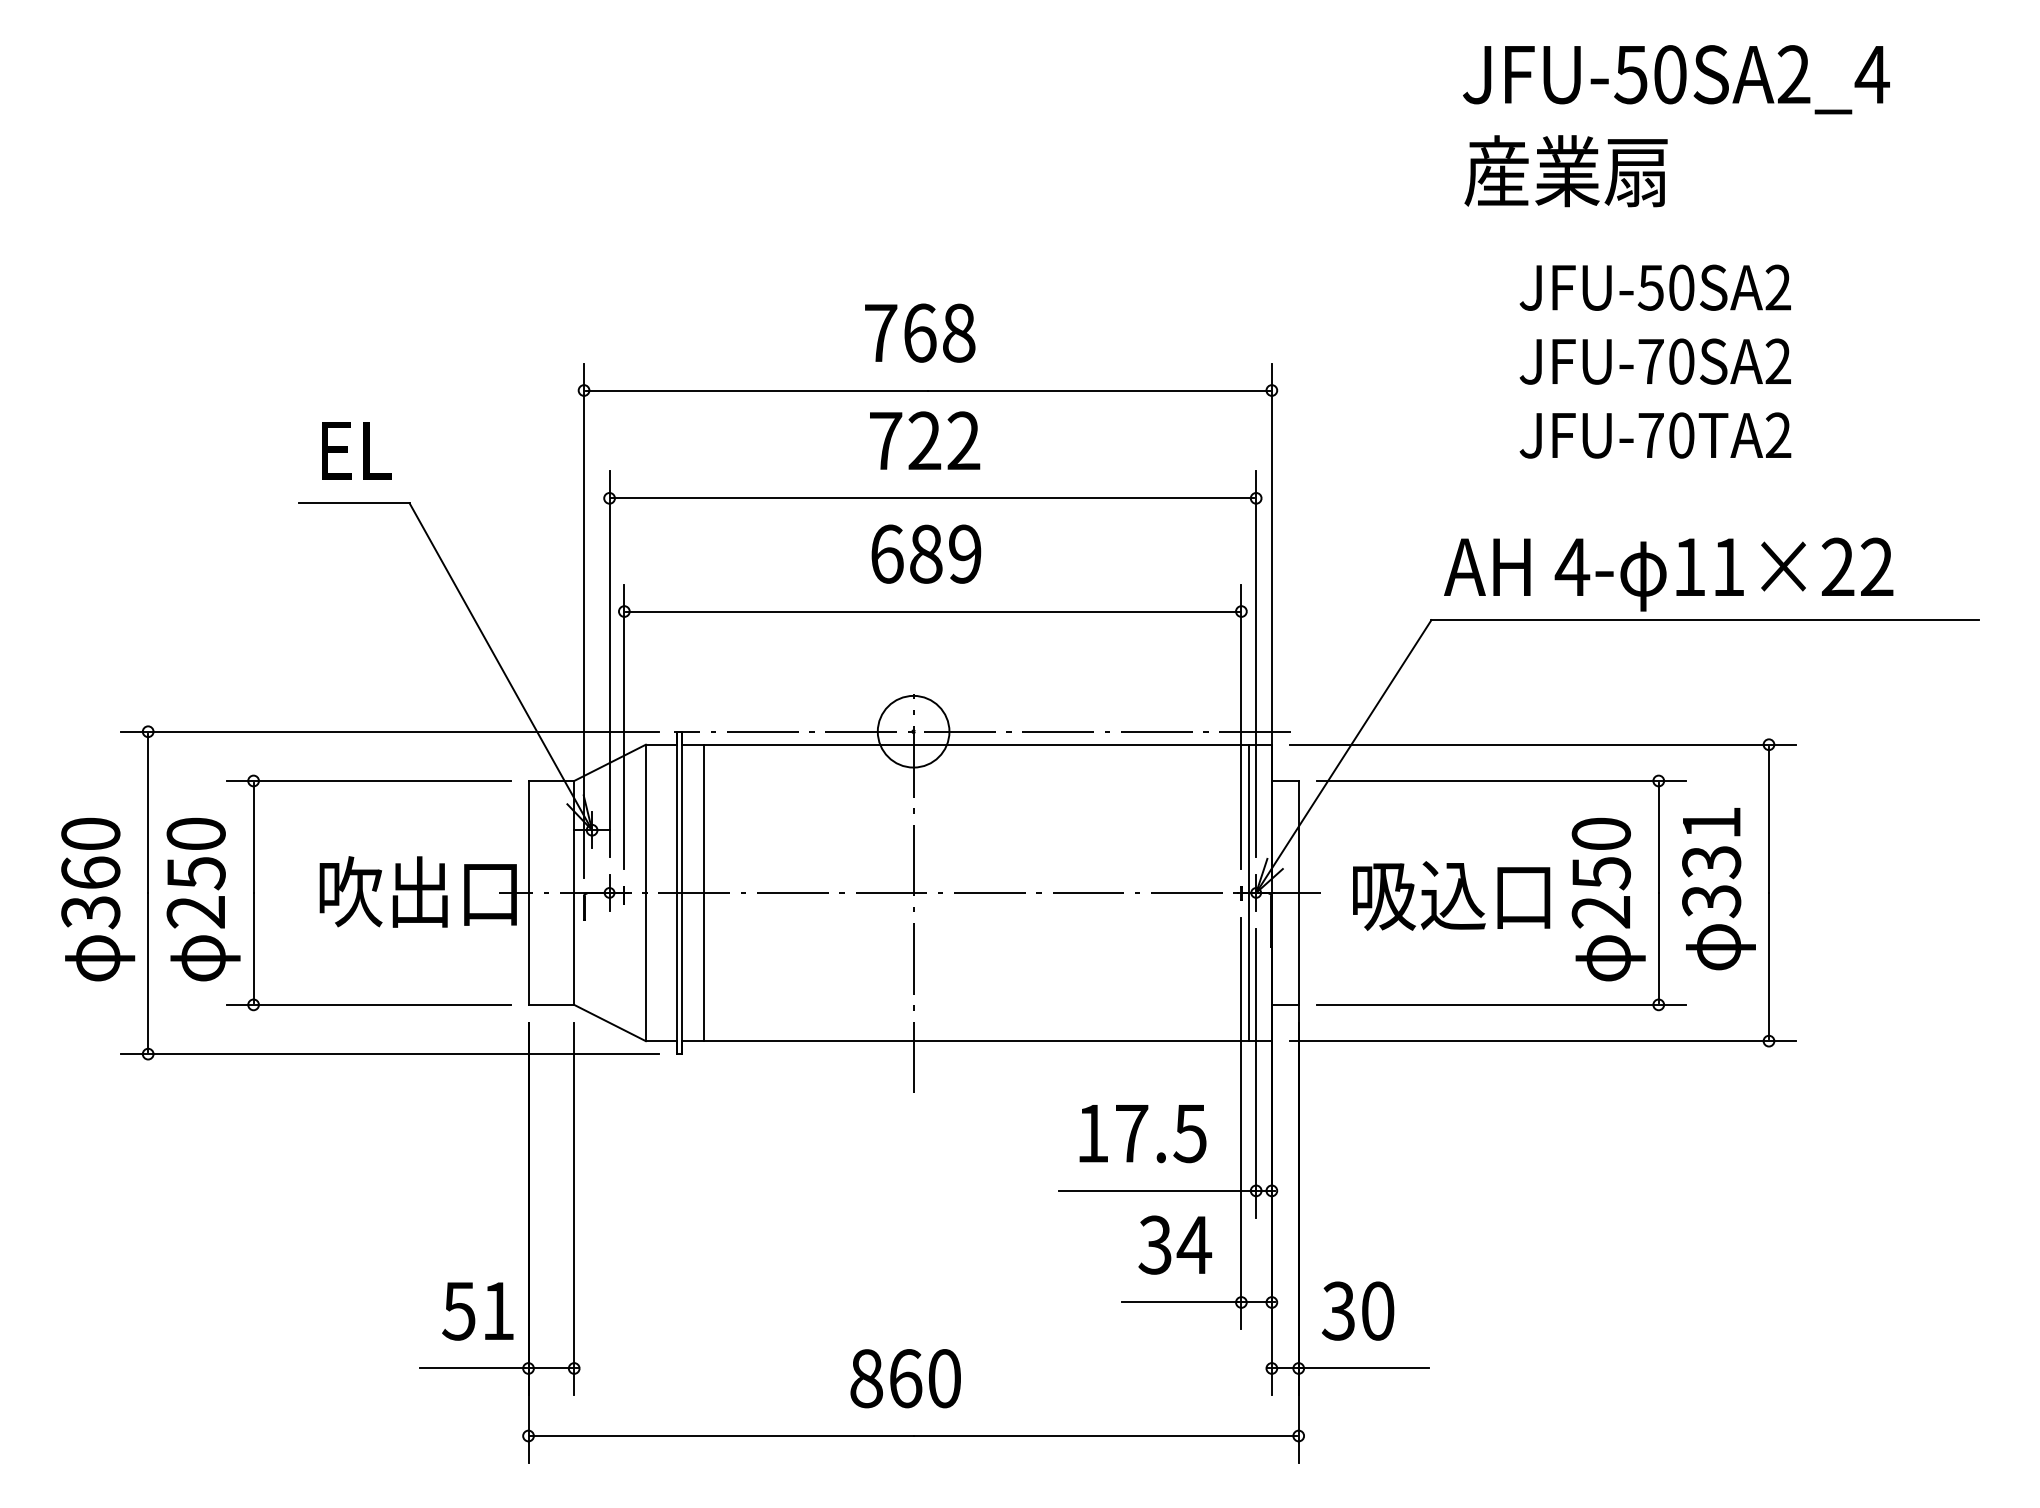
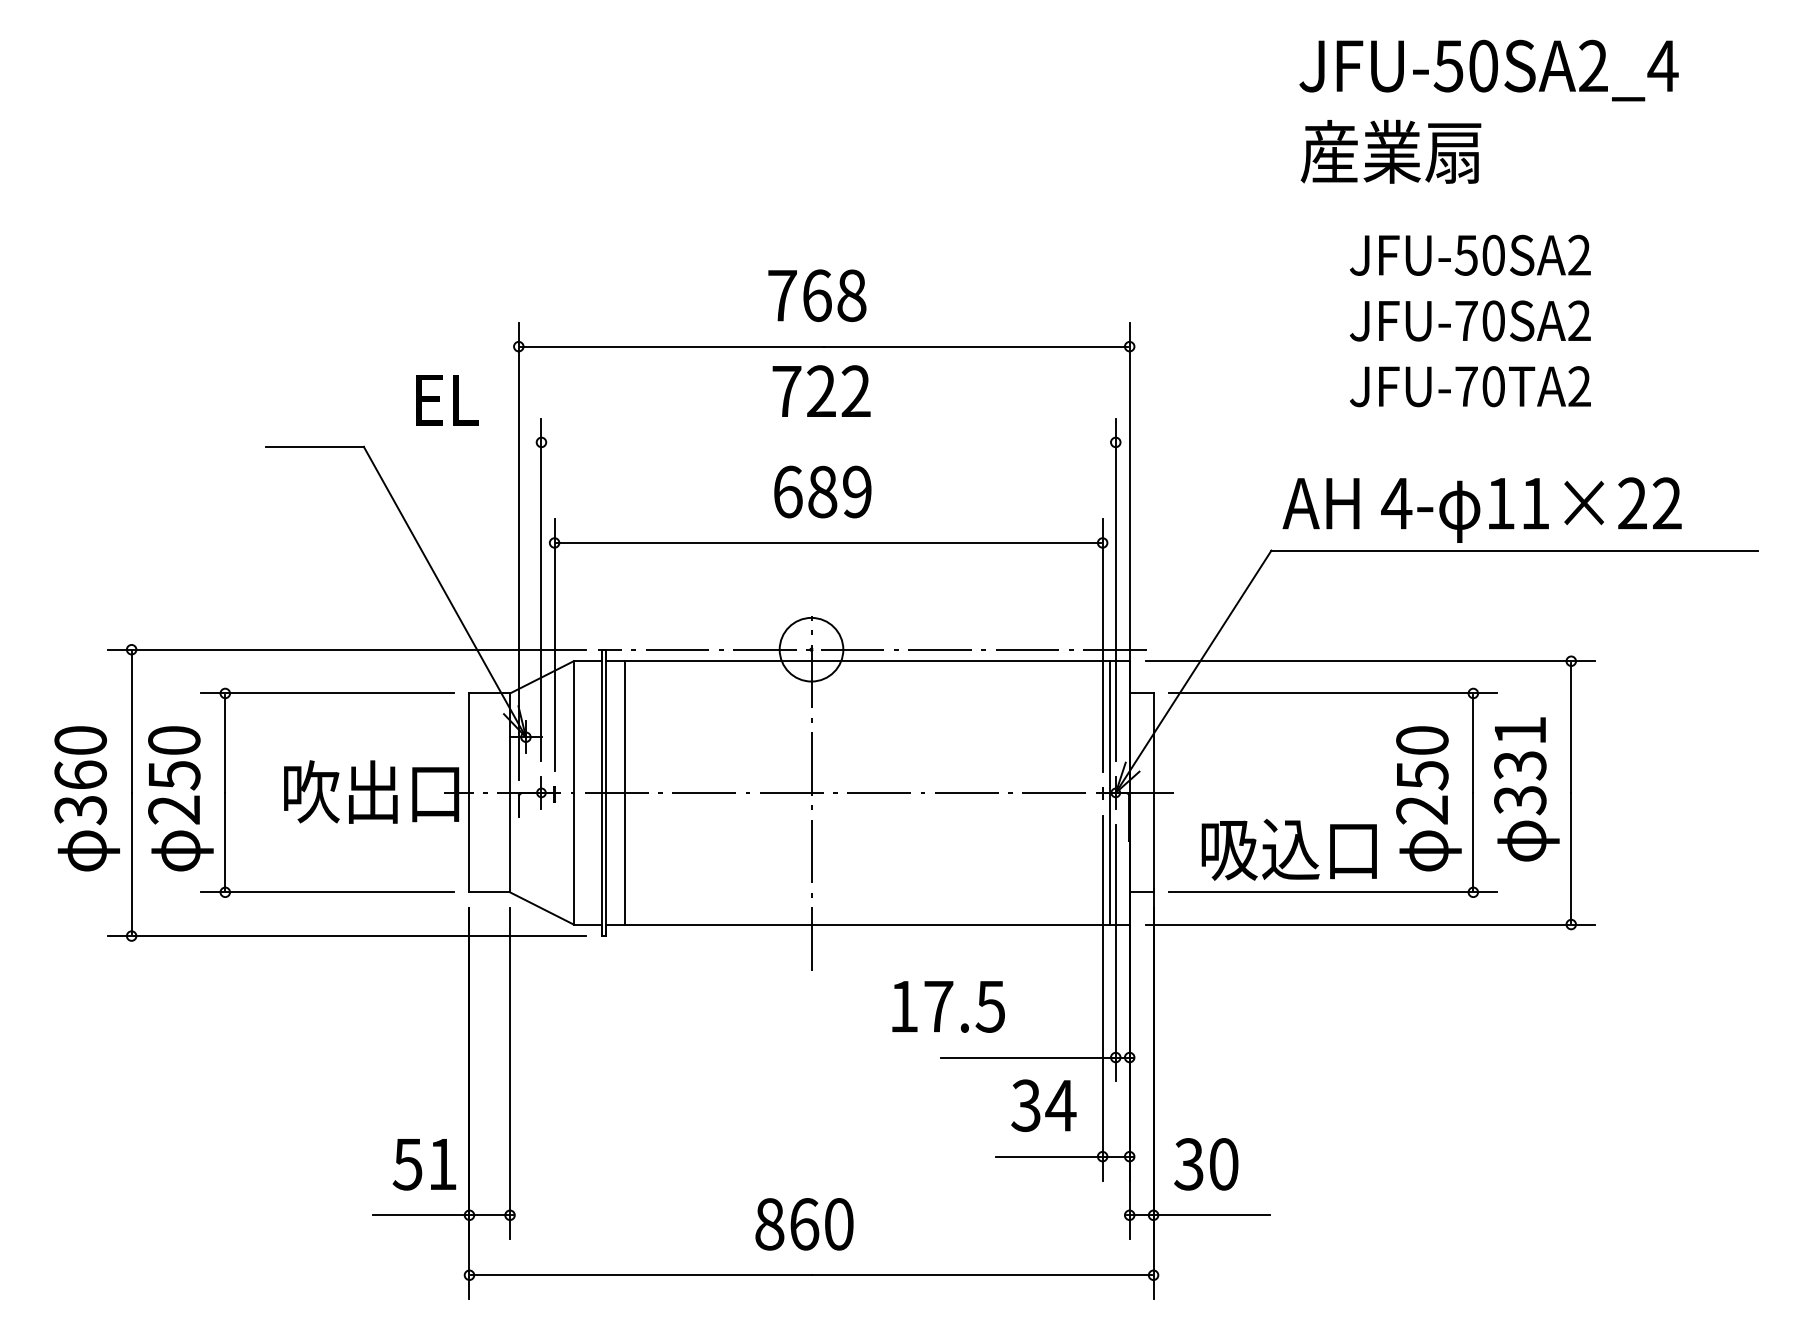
text: (356, 450) -> (447, 399), moved
line: (932, 498) -> (828, 442), removed
text: (1451, 895) -> (1289, 849), moved
text: (1142, 1134) -> (948, 1007), moved

